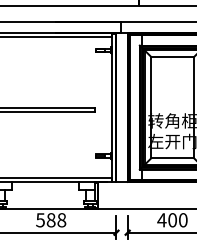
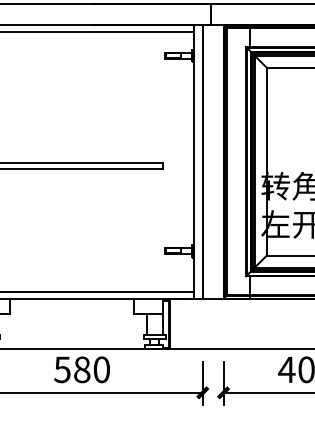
text: (61, 220) -> (101, 370), 588 -> 580

